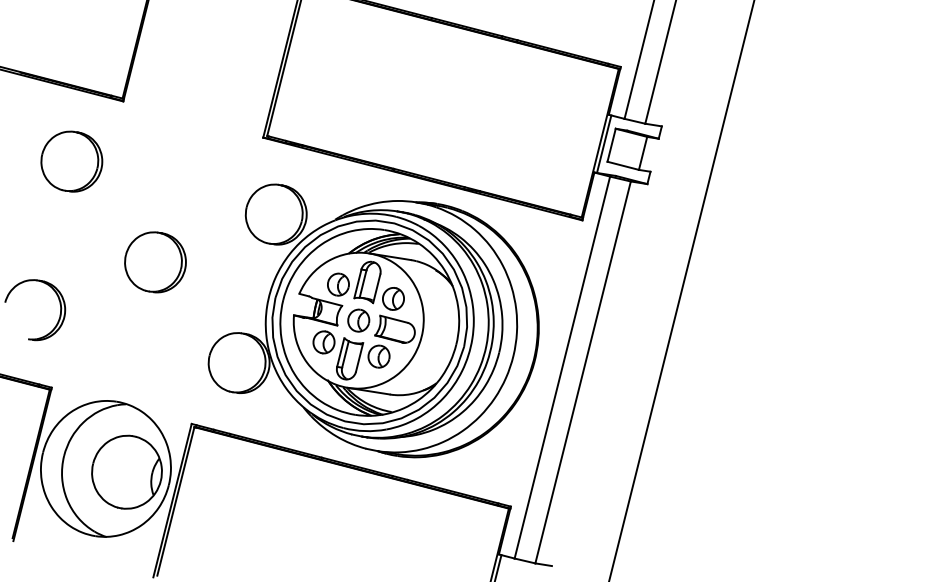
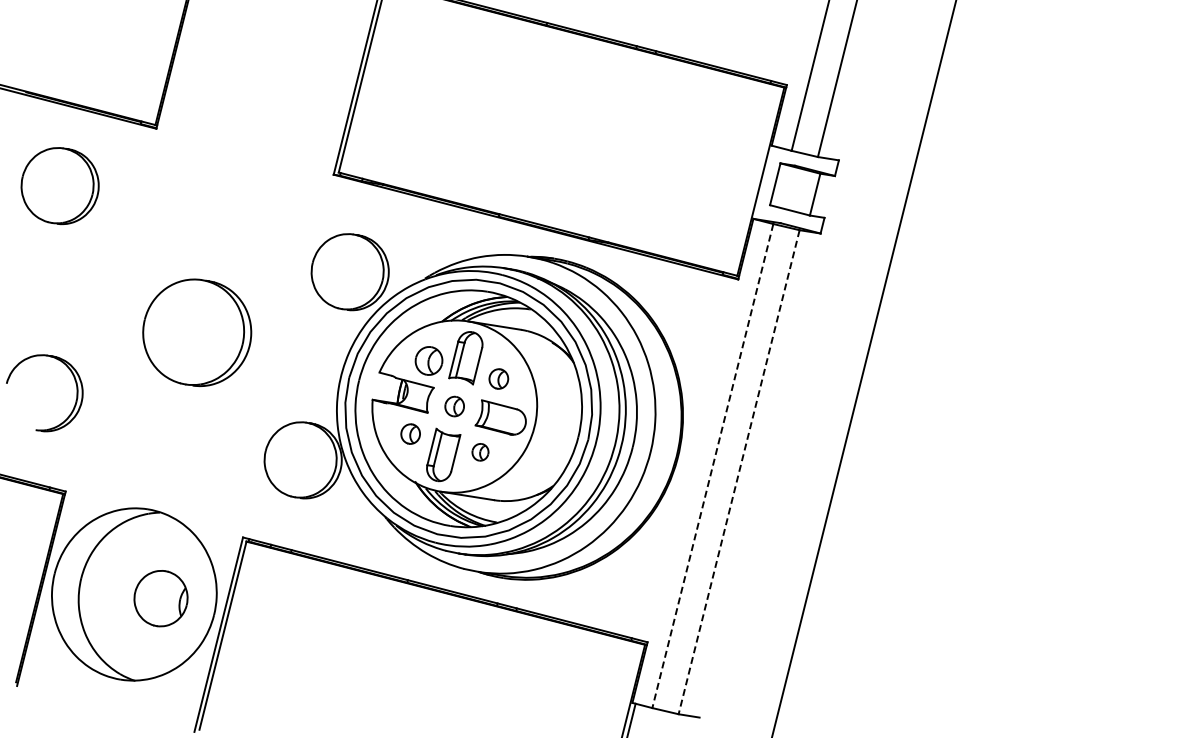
line: (603, 143) -> (765, 182), removed
part: (71, 161) -> (59, 186), moved
part: (154, 262) -> (196, 332), size x1.4
part: (393, 298) -> (498, 378), size x0.7
part: (358, 320) -> (454, 406), size x0.7
part: (323, 341) -> (410, 433), size x0.7
part: (379, 356) -> (480, 452), size x0.6
line: (562, 367) -> (712, 466), solid -> dashed
line: (583, 372) -> (739, 472), solid -> dashed
part: (126, 472) -> (160, 598), size x0.6

